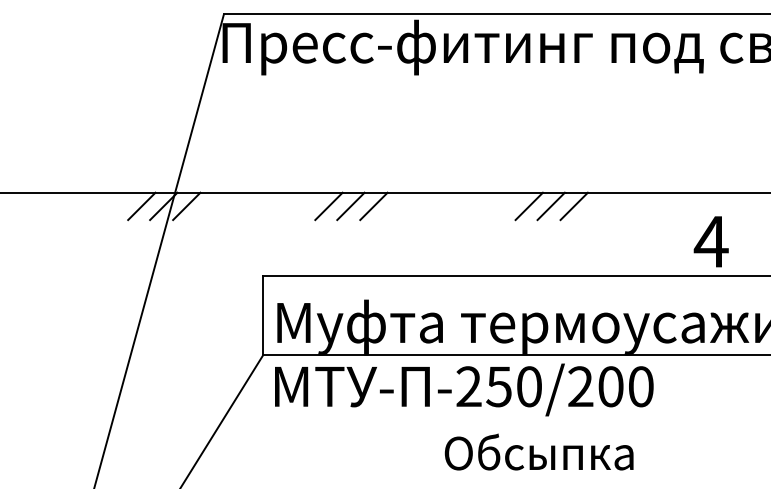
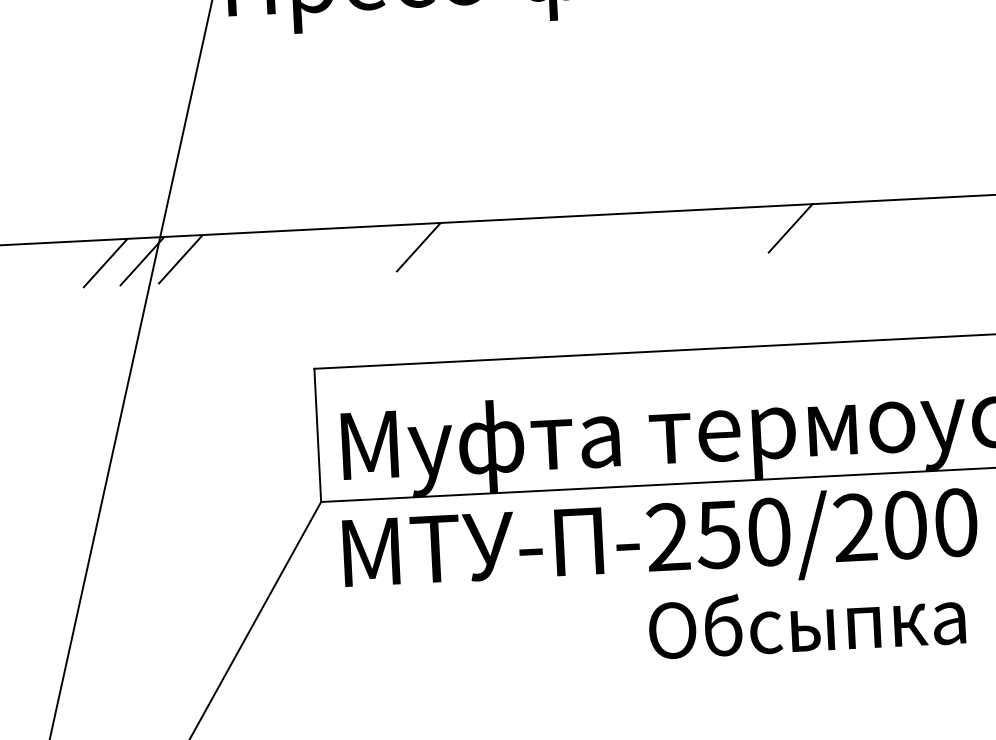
line: (350, 206) -> (454, 245), removed
line: (373, 206) -> (493, 243), removed
line: (528, 206) -> (752, 230), removed
line: (573, 206) -> (827, 226), removed
text: (538, 451) -> (805, 620), moved

